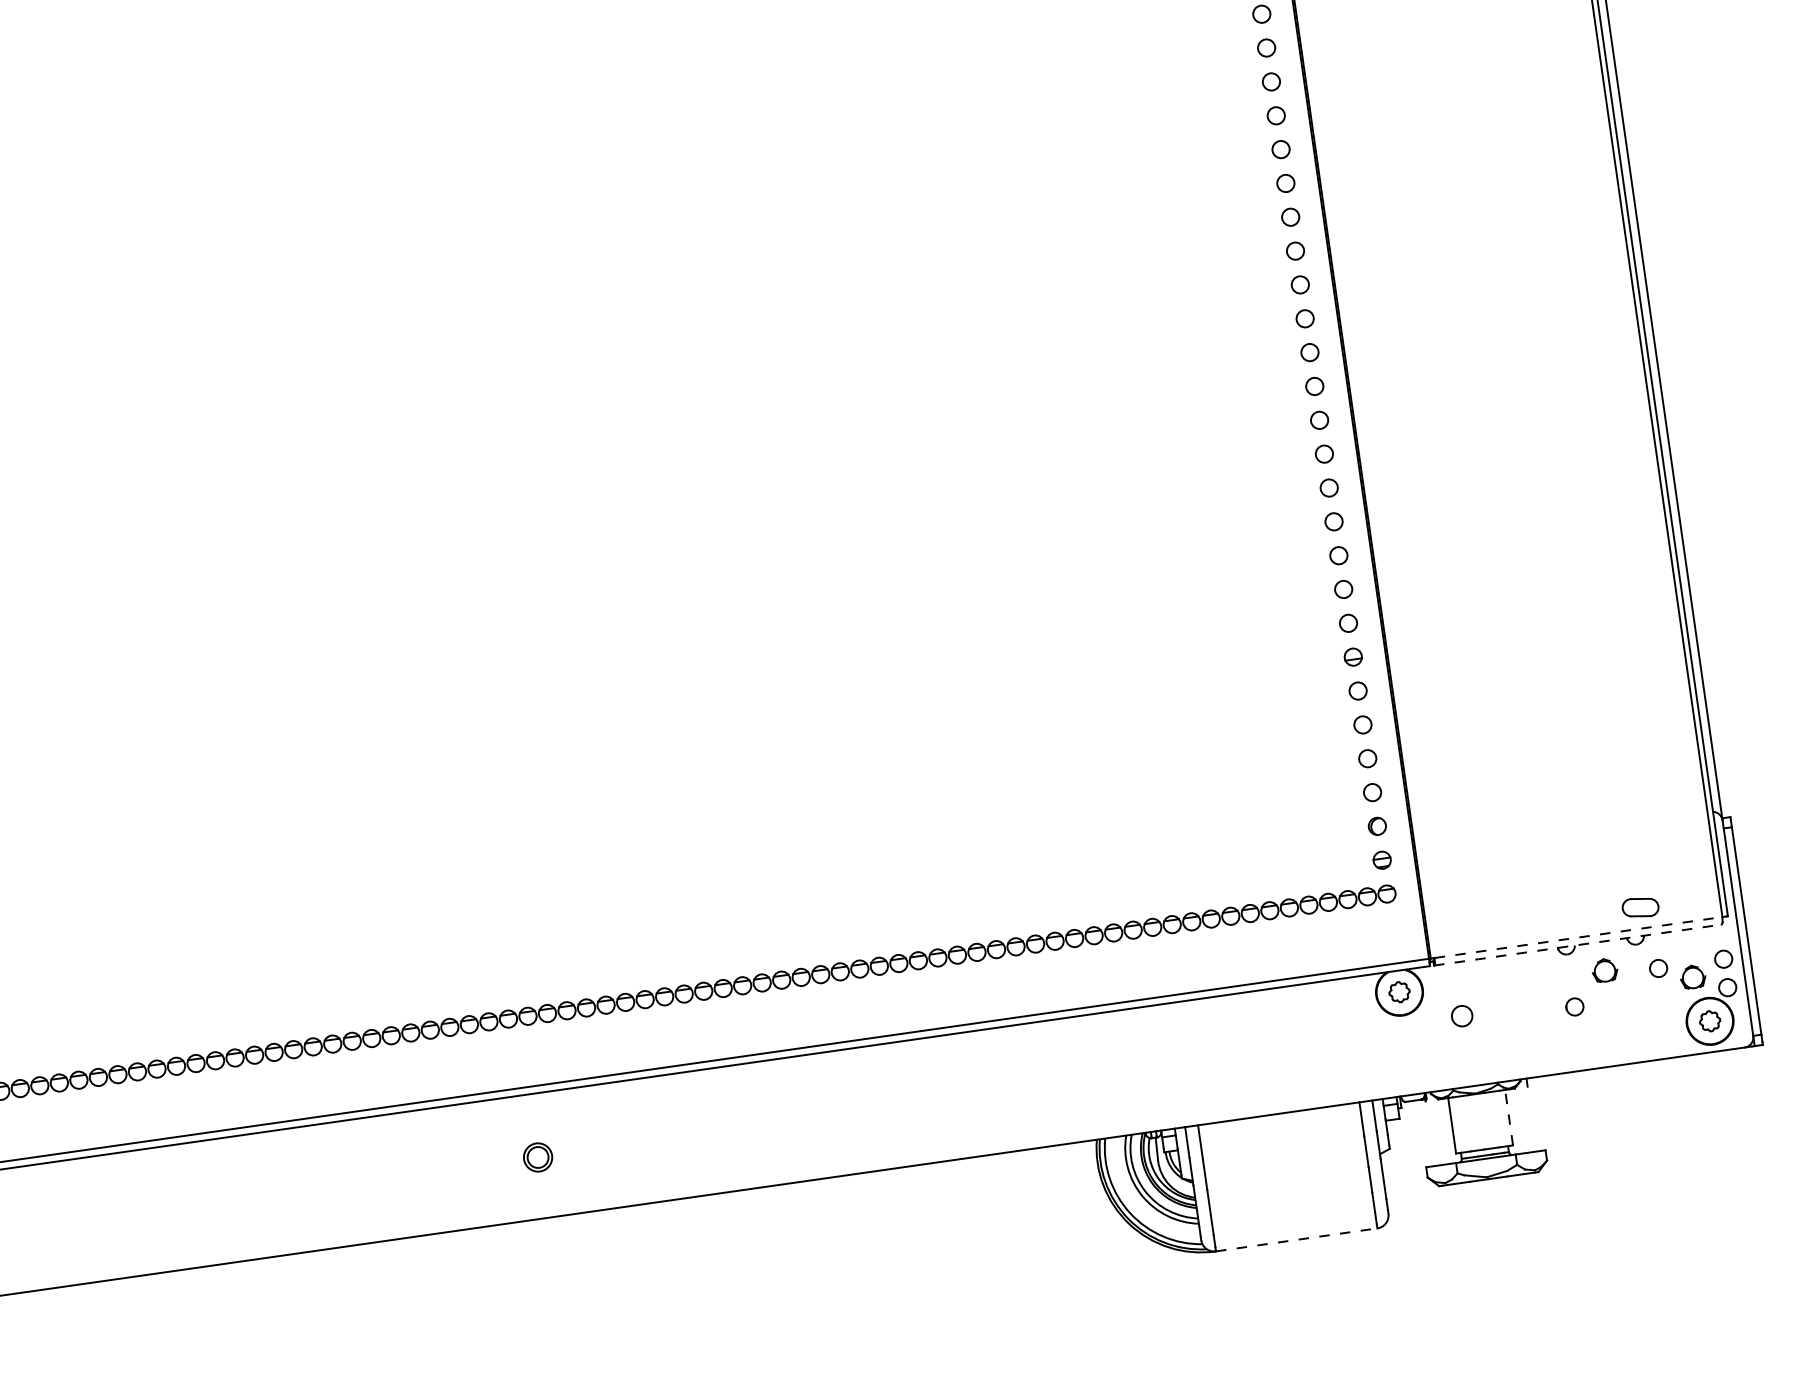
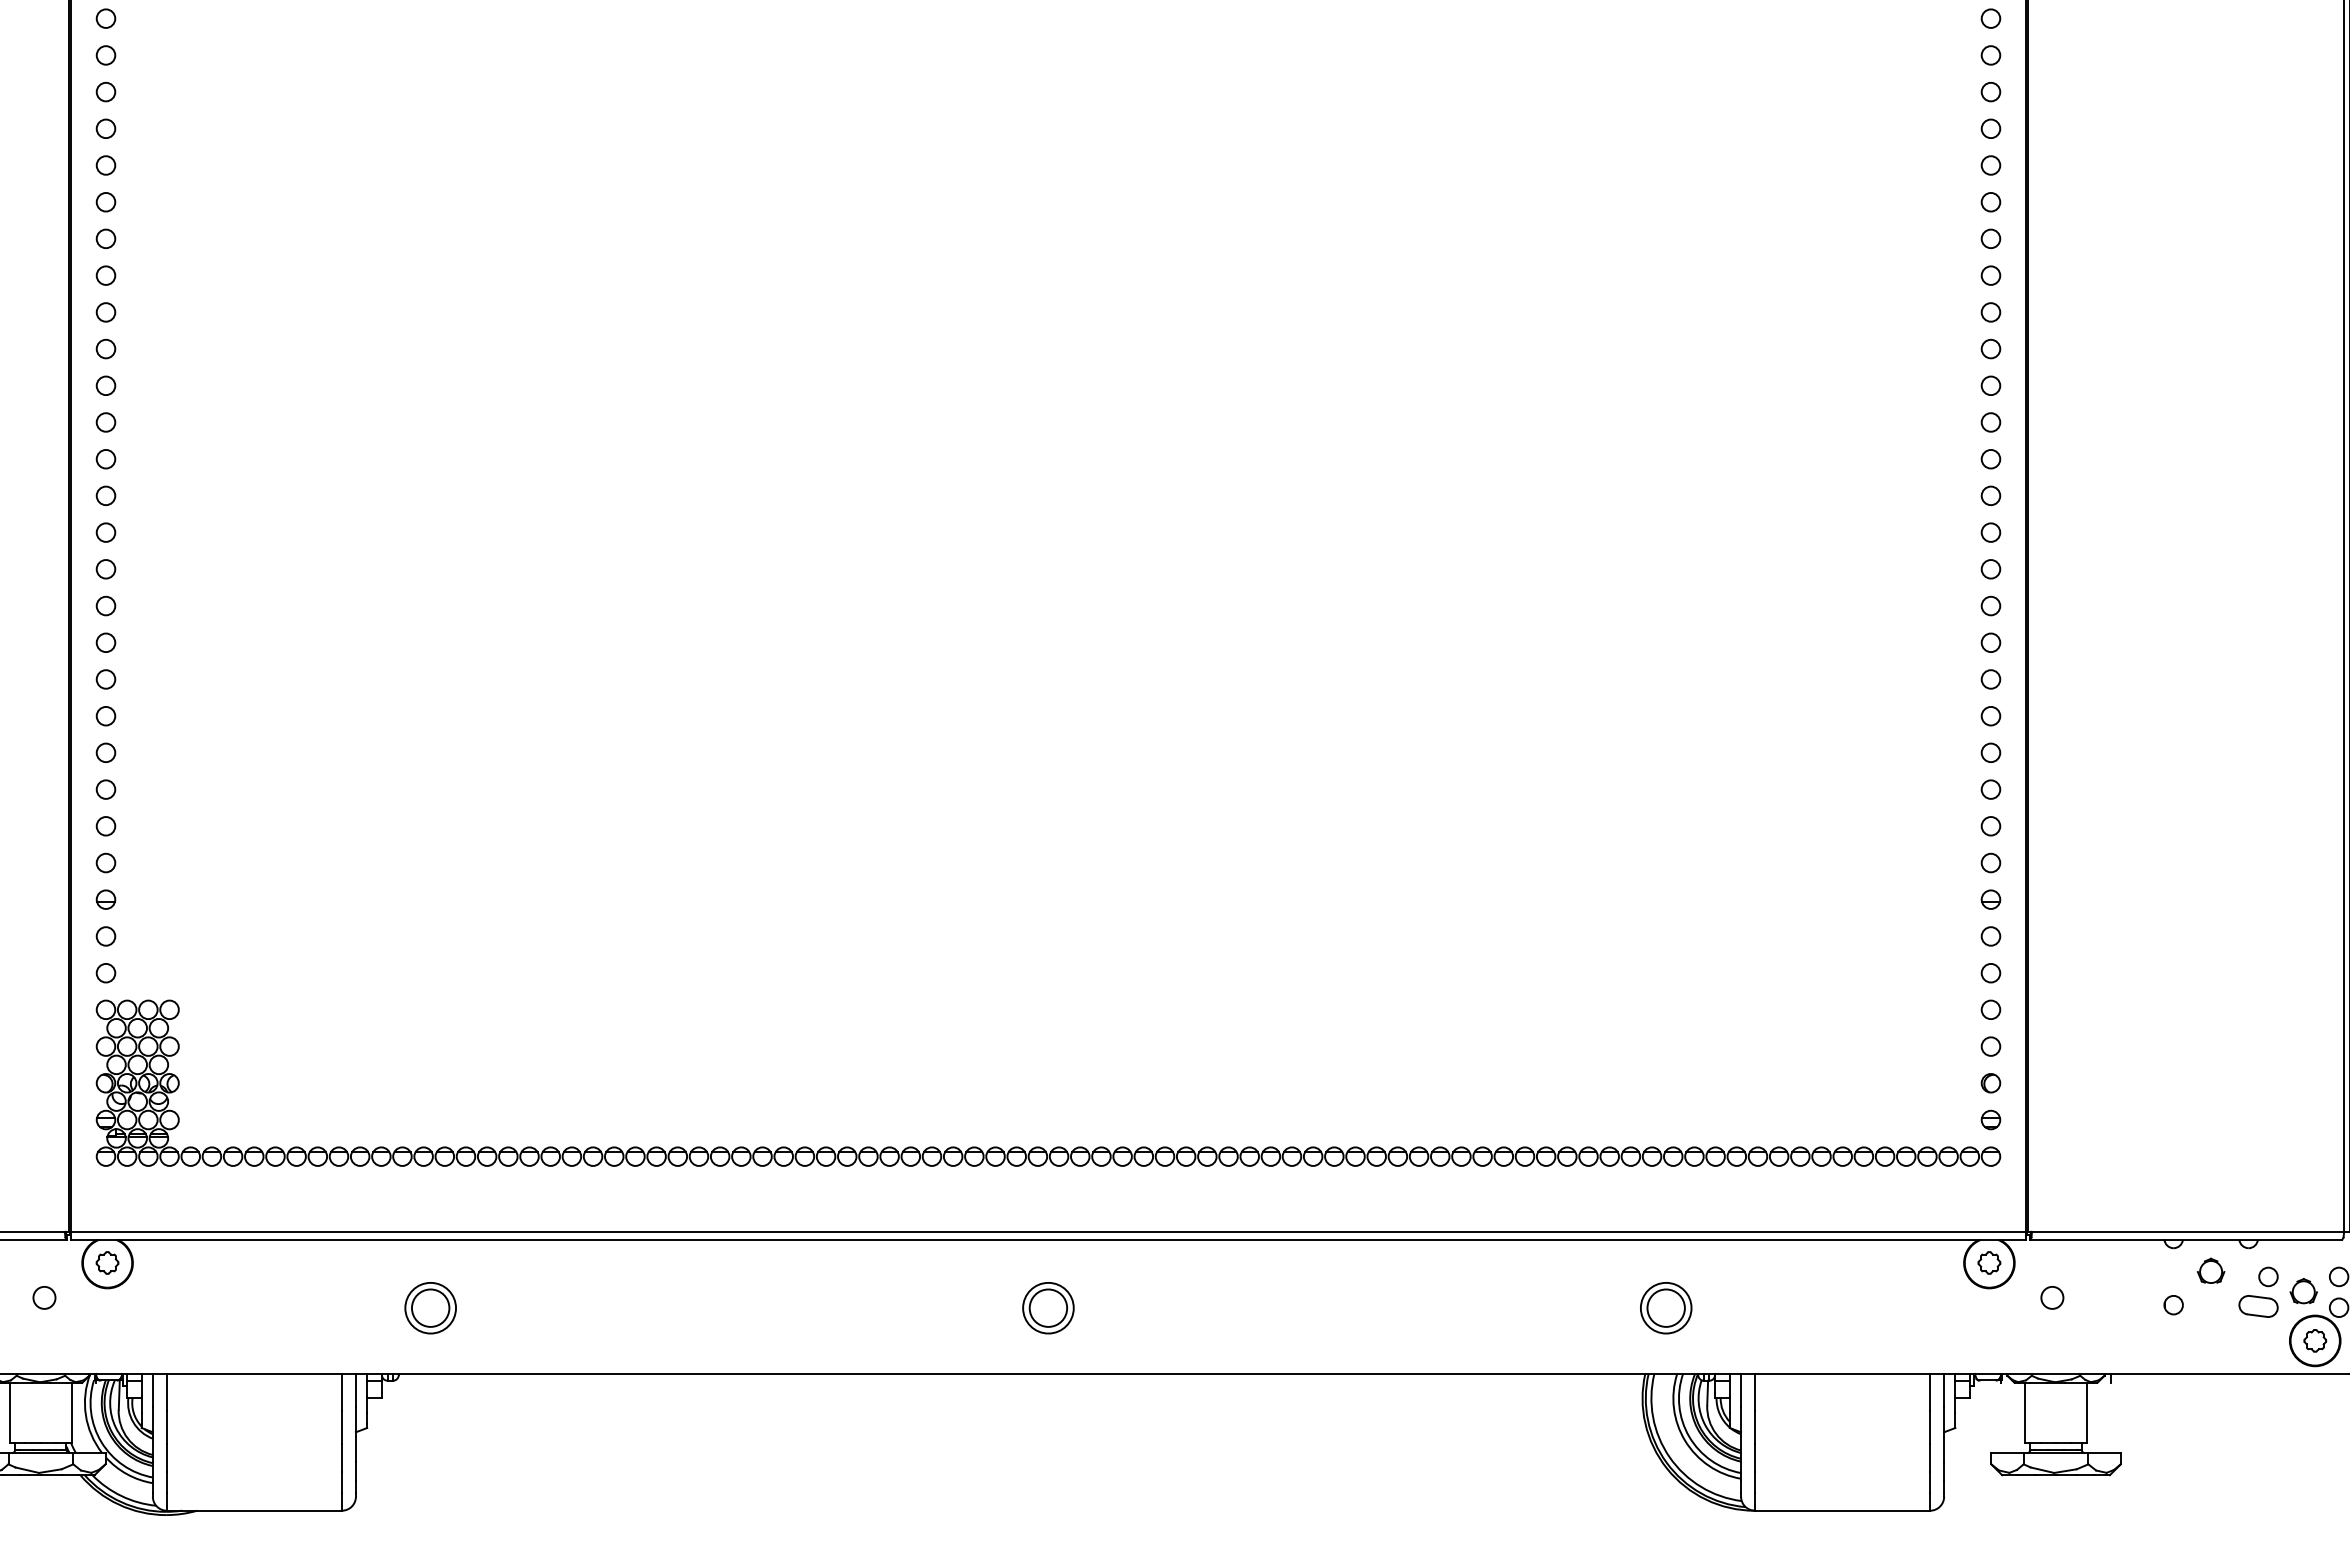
part: (1640, 907) -> (2258, 1306), moved
line: (1578, 937) -> (2188, 1231), dashed -> solid
line: (1578, 944) -> (2186, 1239), dashed -> solid
part: (1107, 1076) -> (1666, 1308), added
line: (1508, 1117) -> (2086, 1412), dashed -> solid
part: (538, 1157) -> (1048, 1308), size x1.67
line: (1296, 1239) -> (1842, 1510), dashed -> solid

